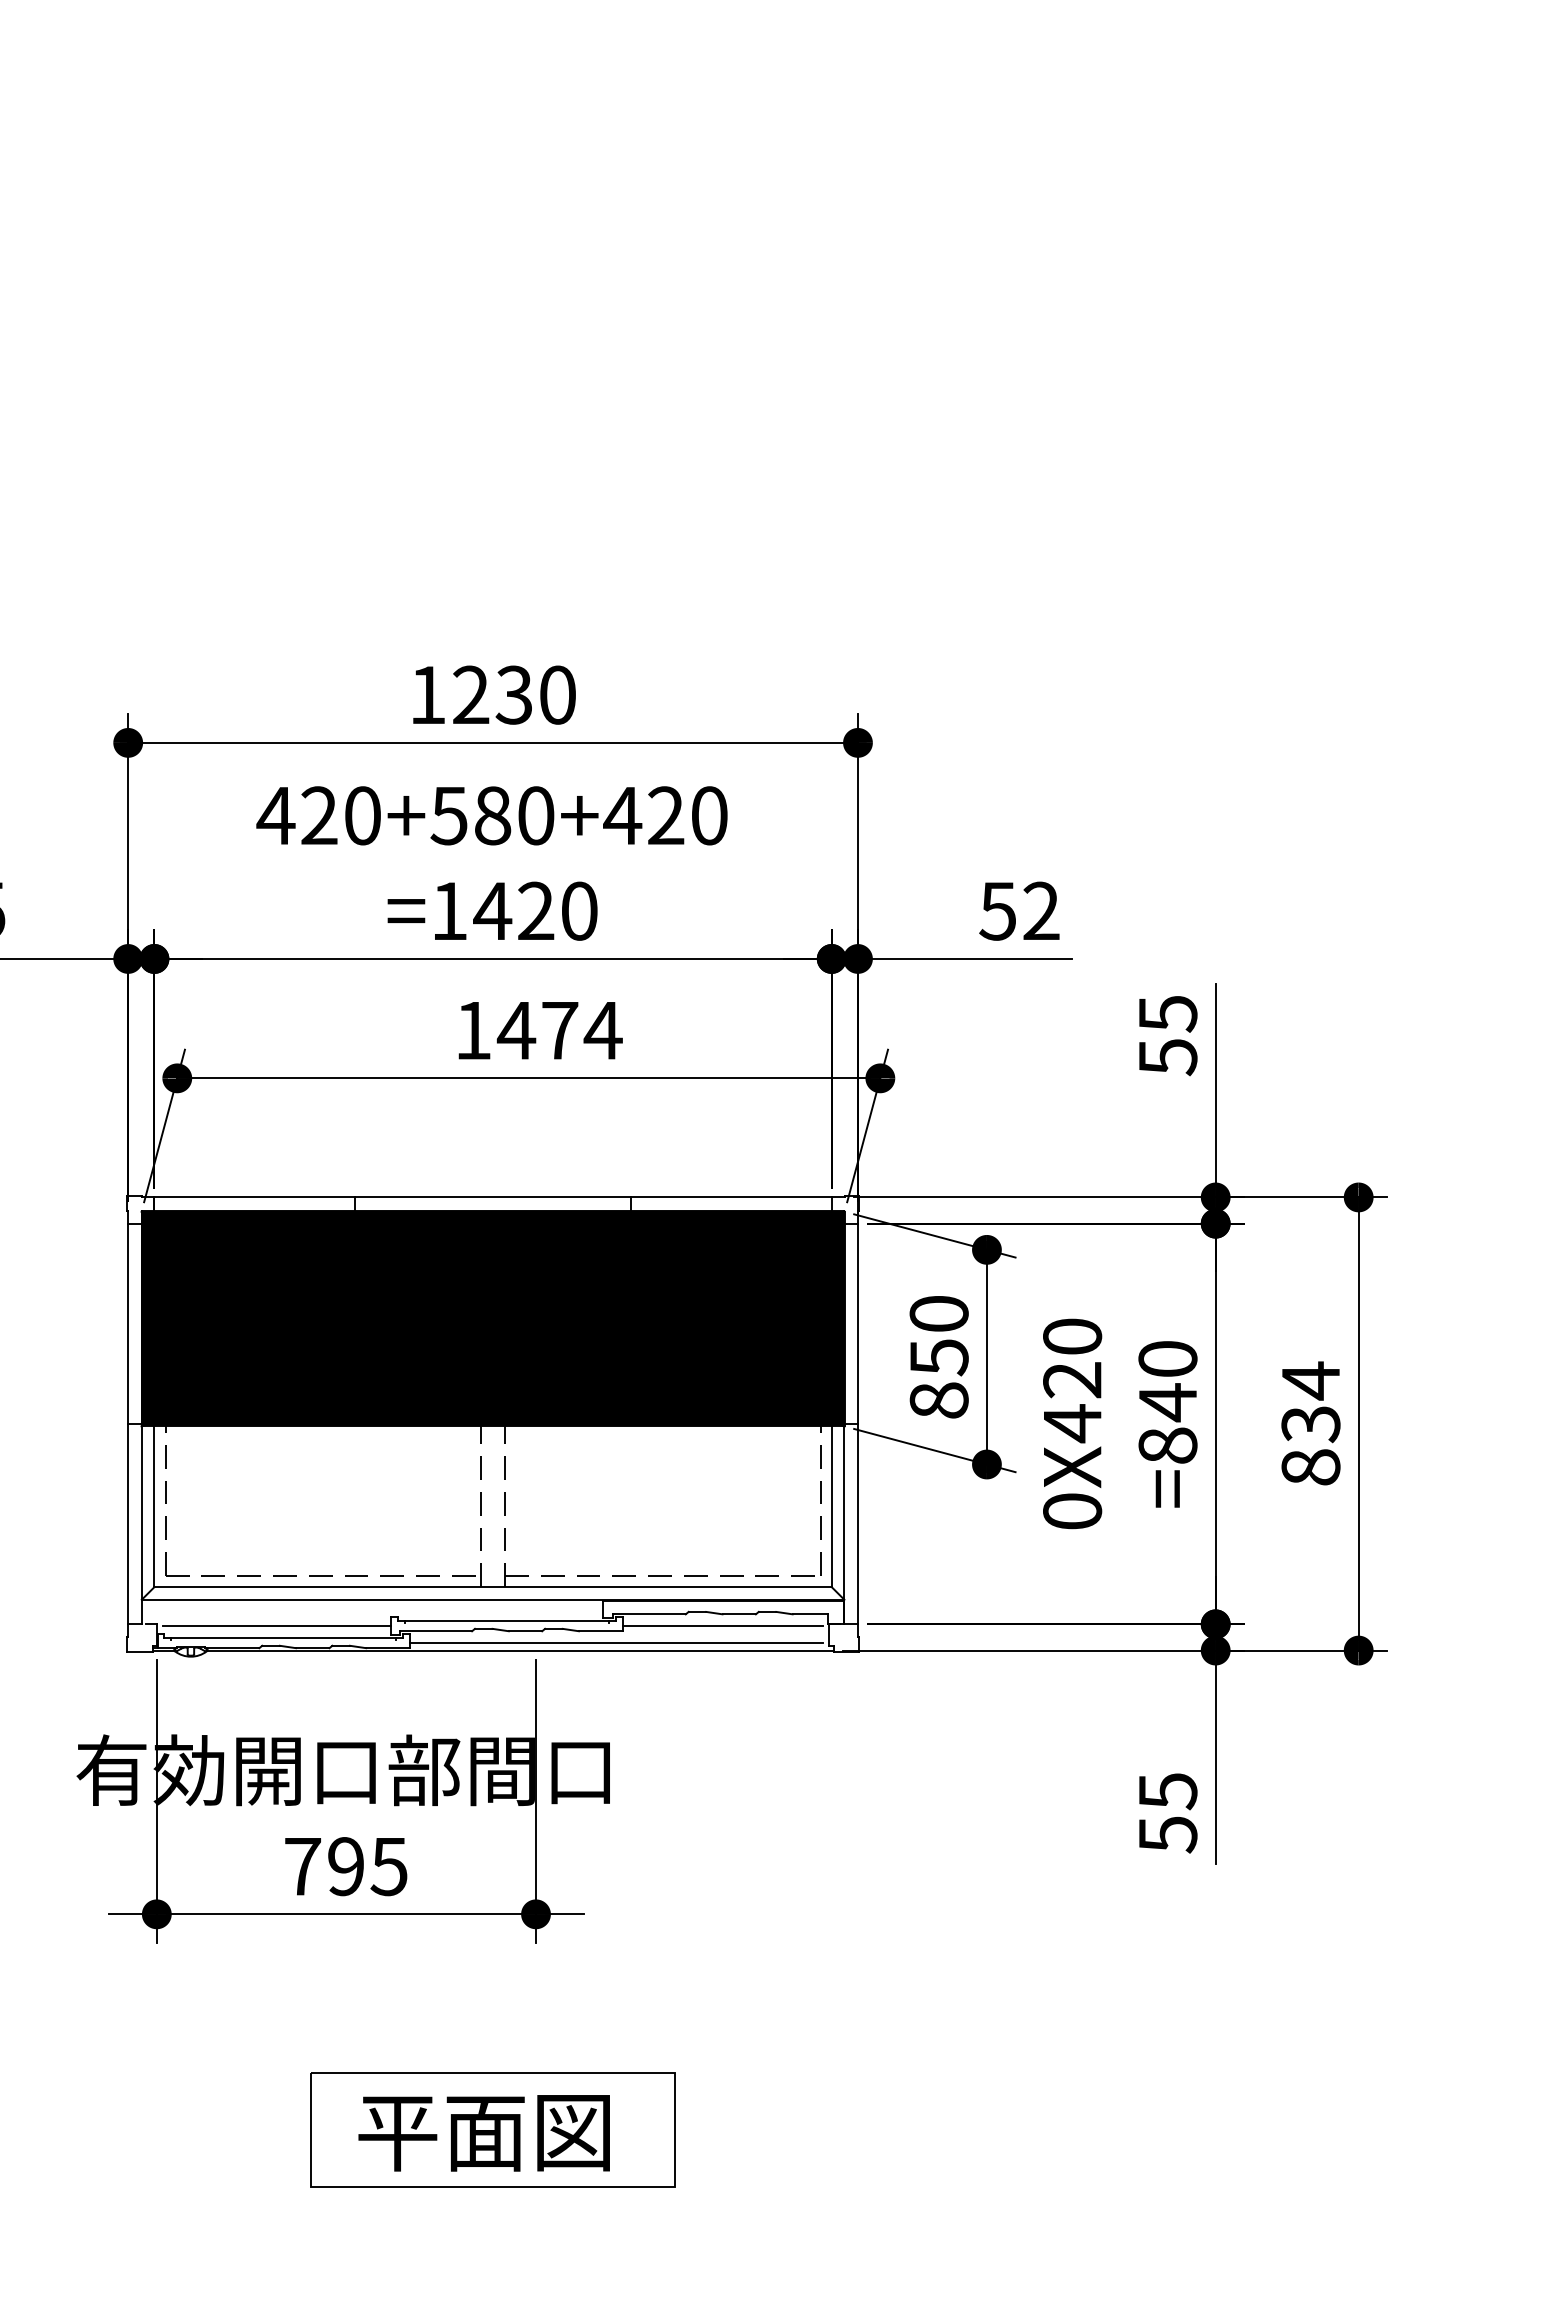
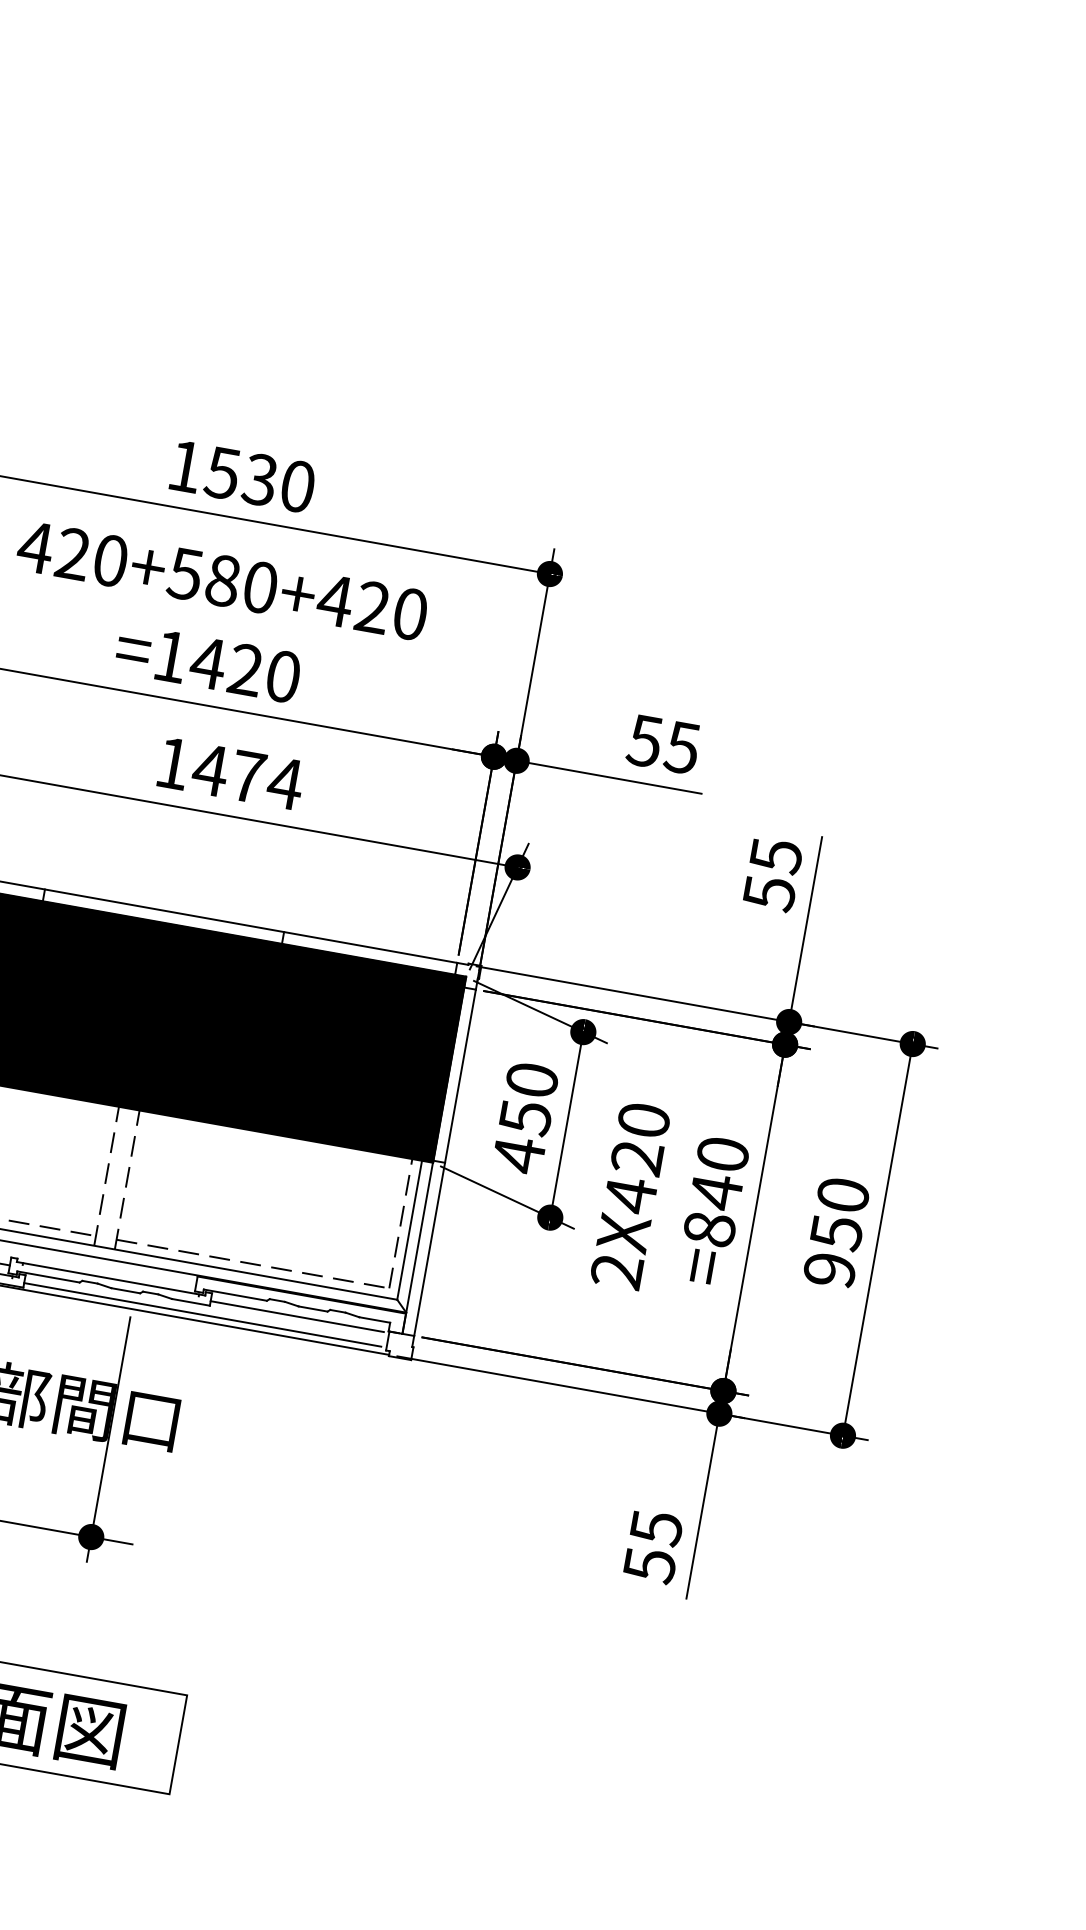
text: (470, 694) -> (222, 472), 1230 -> 1530
text: (1040, 910) -> (681, 747), 52 -> 55
text: (938, 1400) -> (518, 1154), 850 -> 450
text: (1310, 1423) -> (836, 1232), 834 -> 950
text: (1072, 1511) -> (617, 1271), 0X420 -> 2X420

